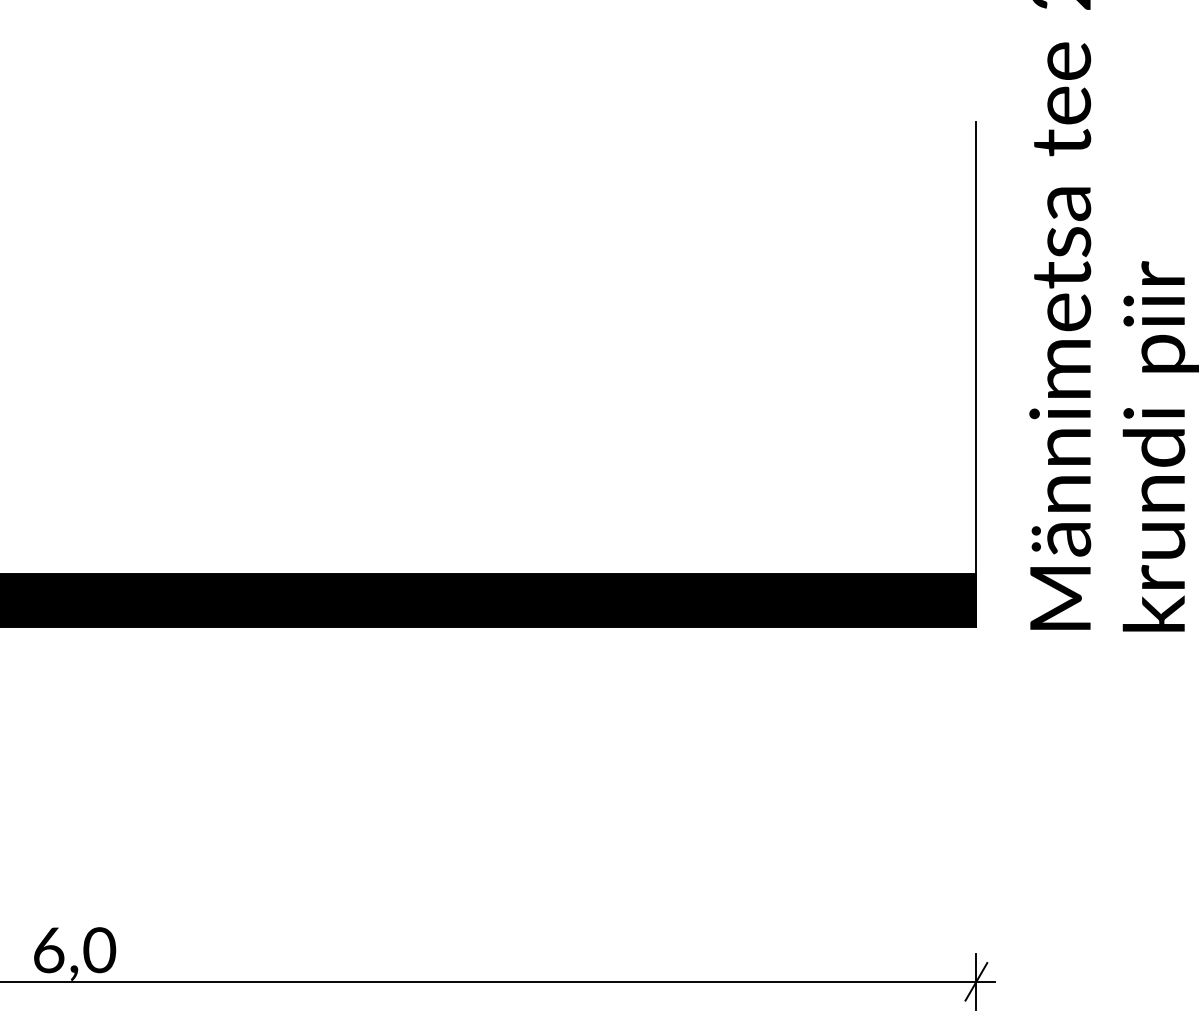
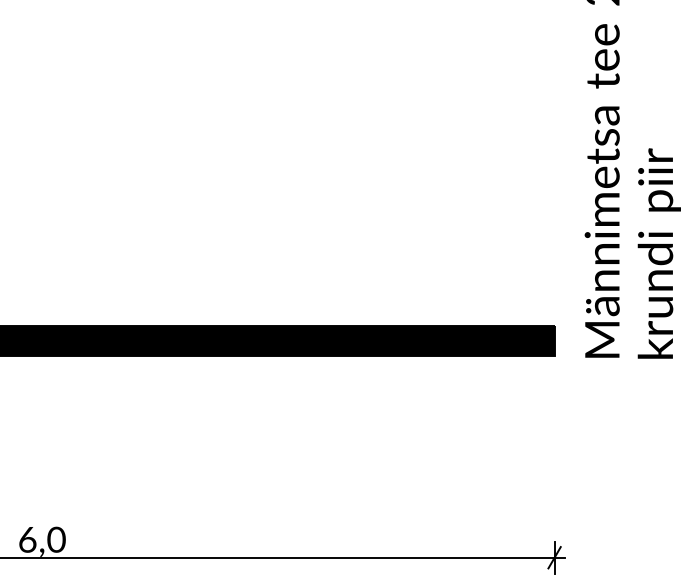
line: (976, 374) -> (554, 212), removed

